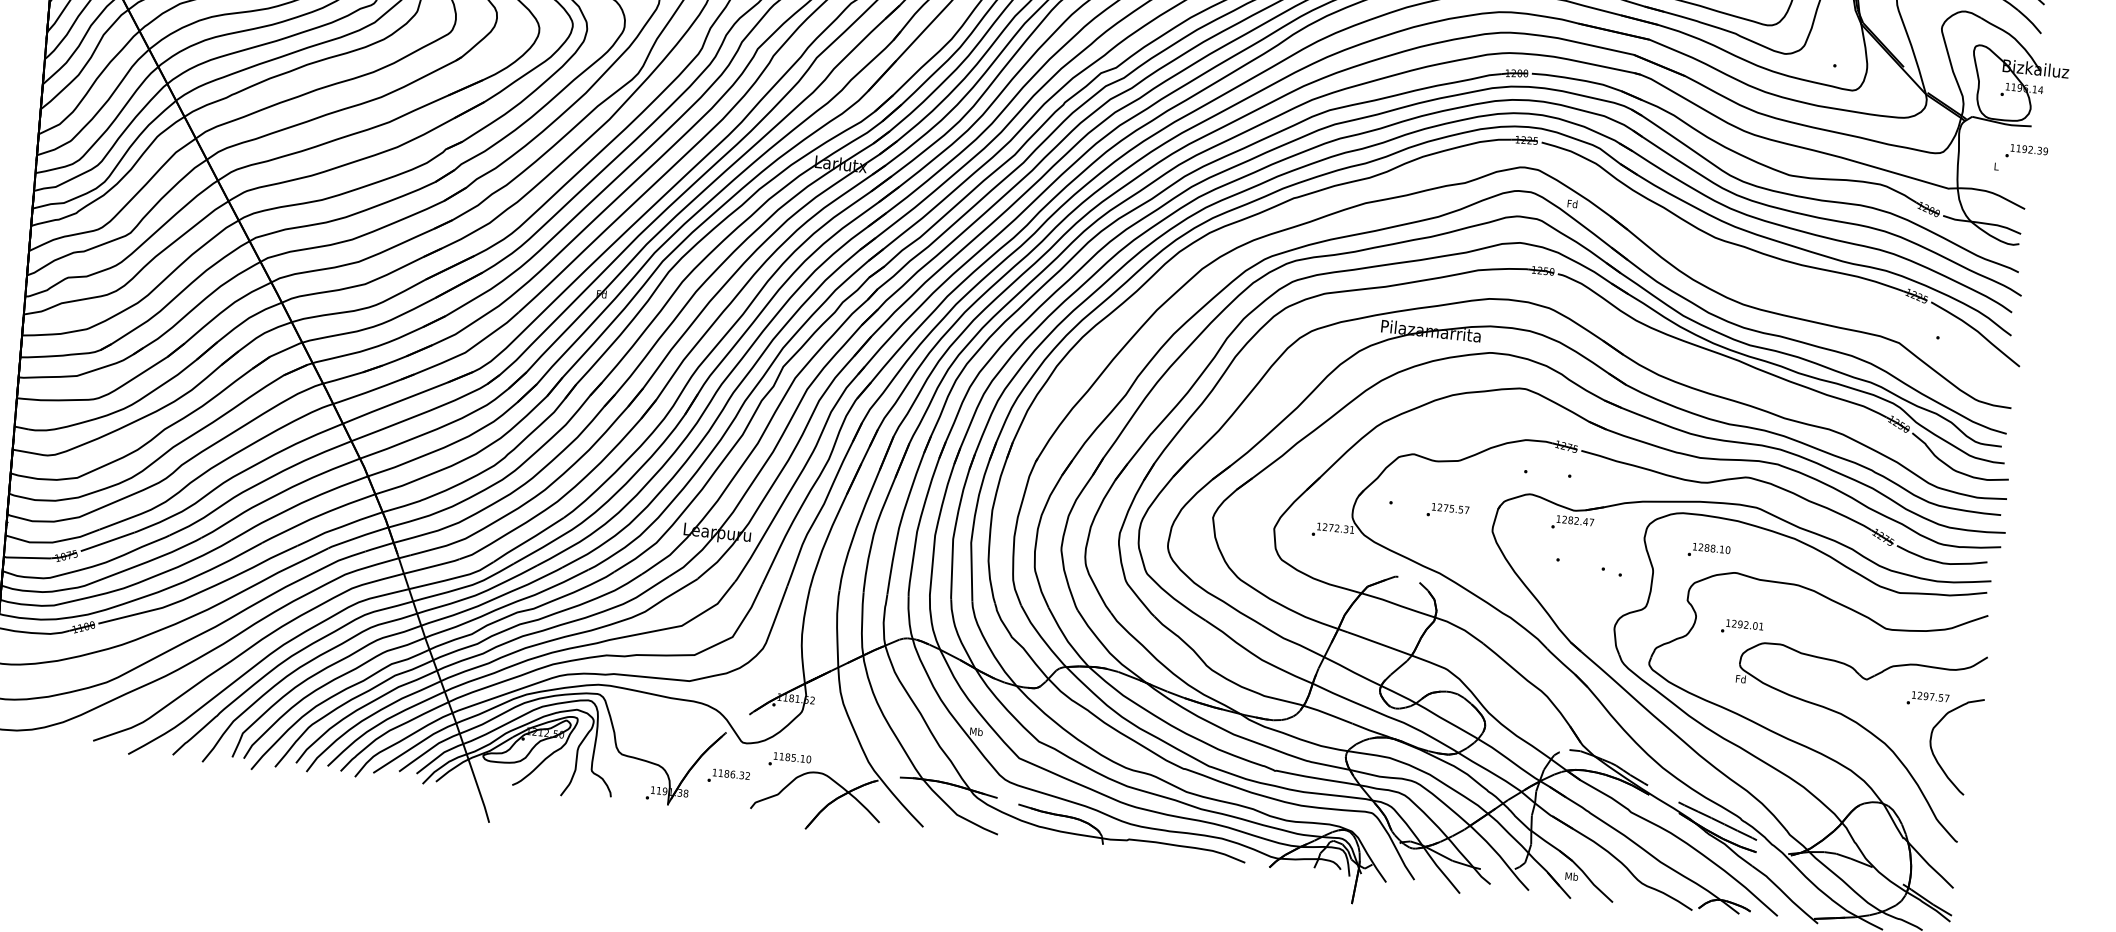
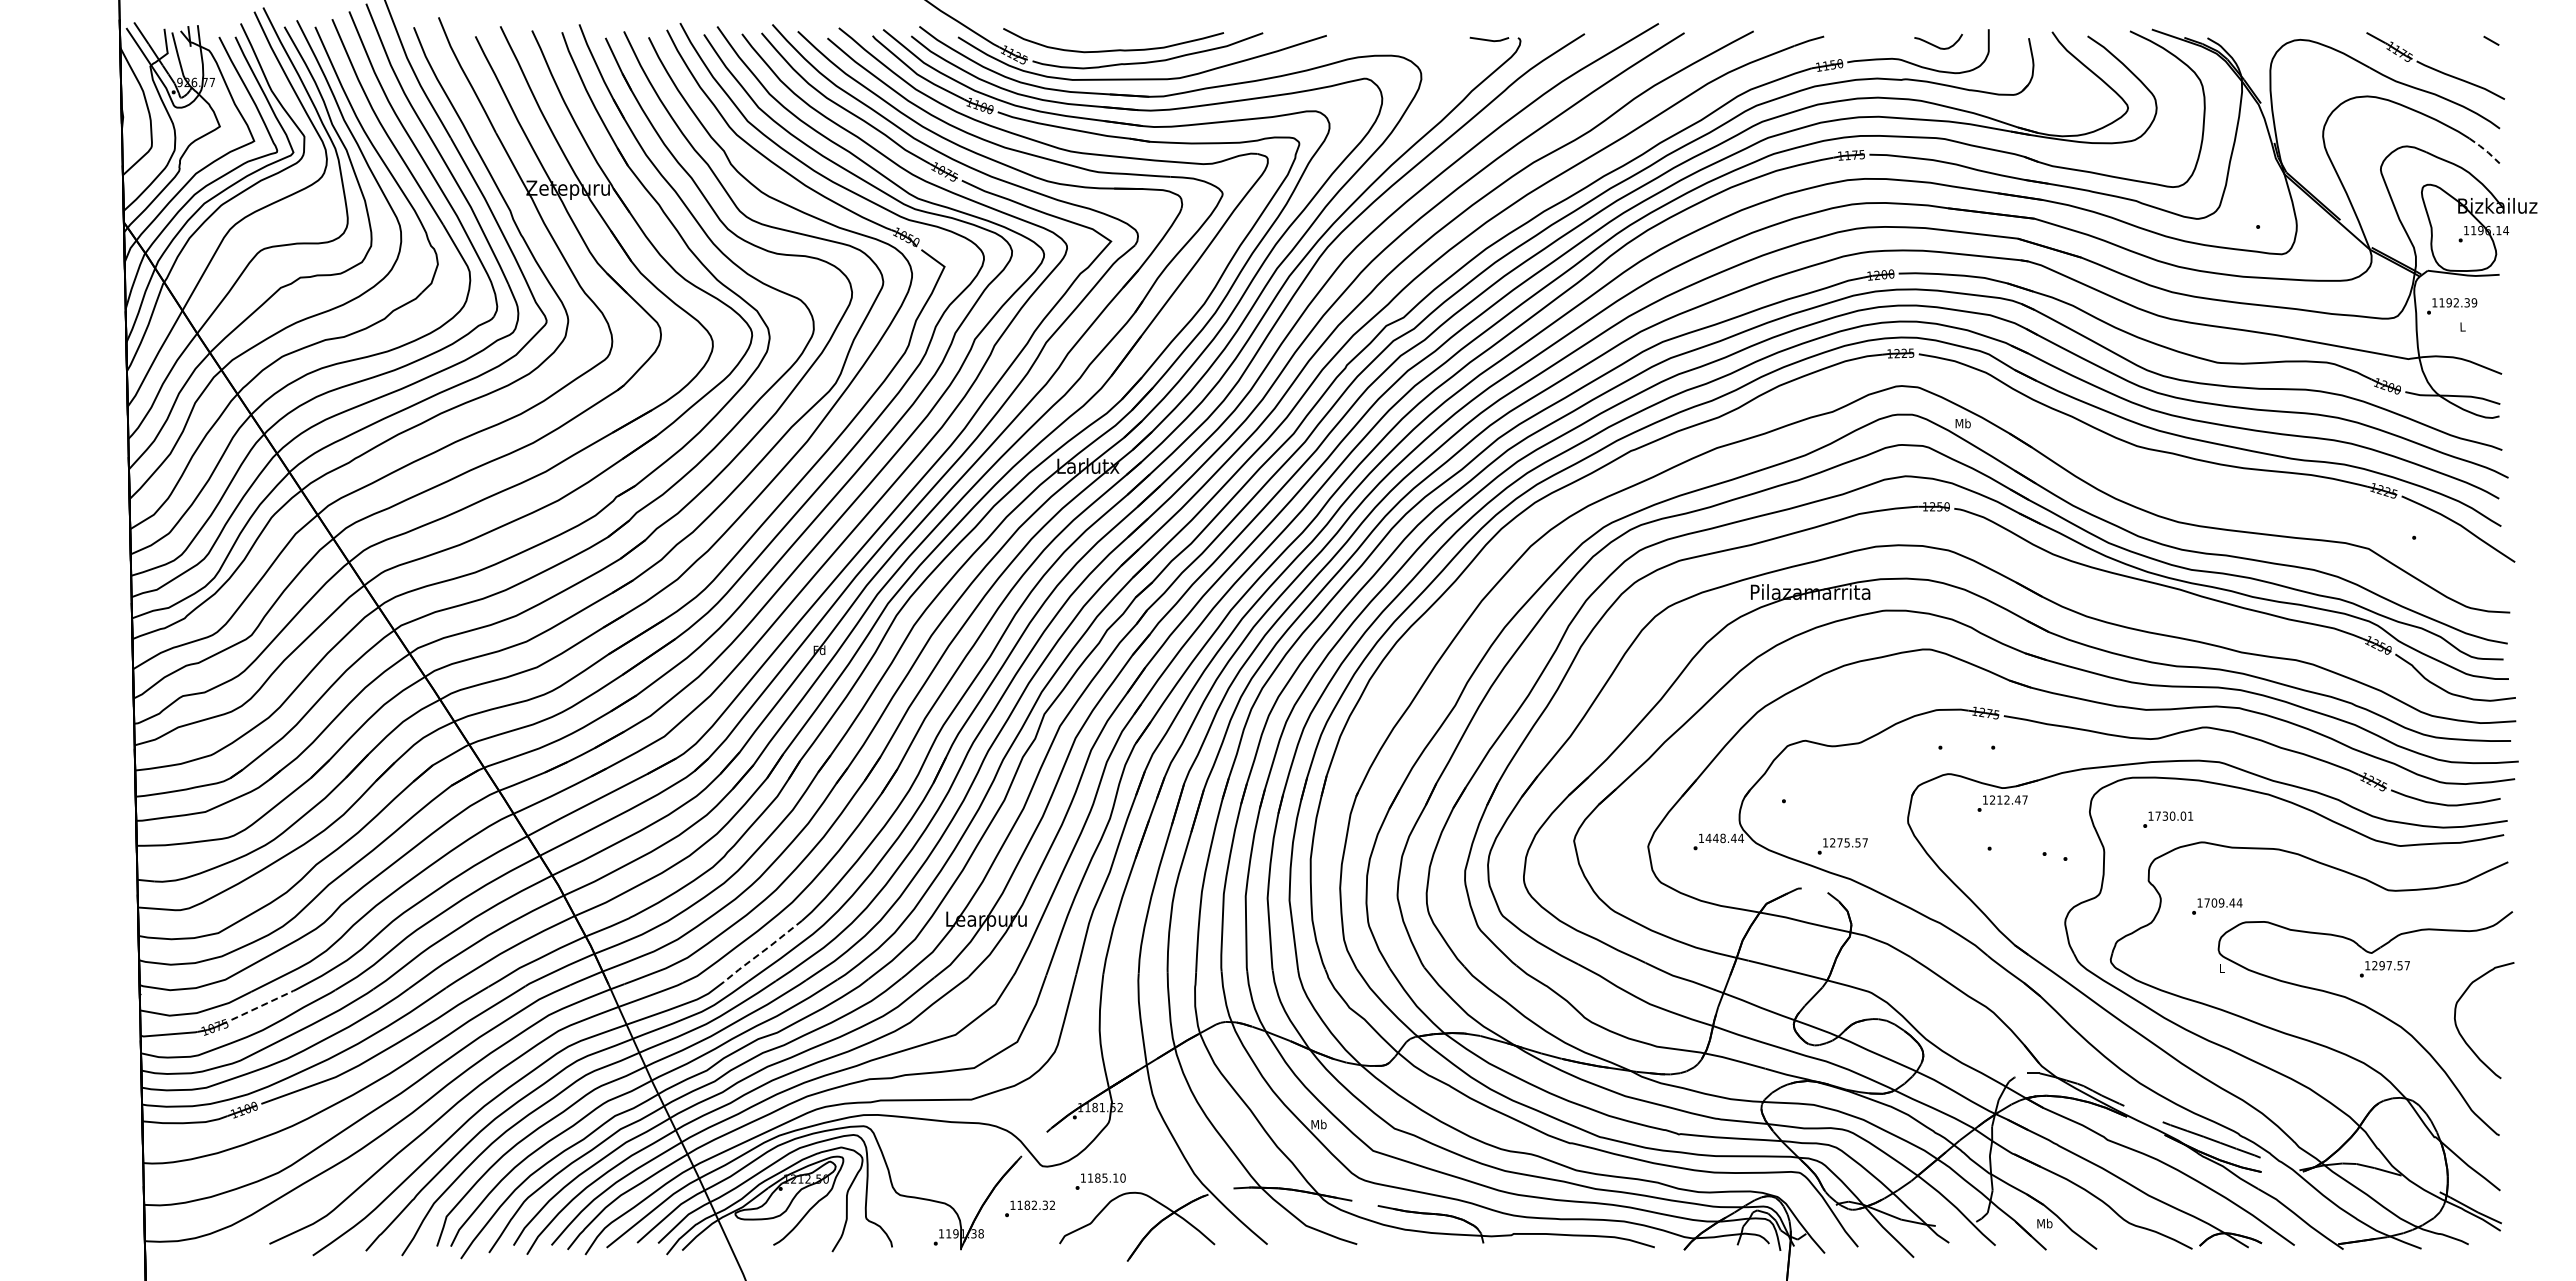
line: (2030, 21) -> (2485, 150), solid -> dashed
text: (2027, 152) -> (2452, 306), moved
text: (1572, 203) -> (1962, 423), Fd -> Mb
text: (1447, 511) -> (1842, 846), moved
text: (1570, 519) -> (1999, 799), 1282.47 -> 1212.47
text: (1338, 528) -> (1724, 838), 1272.31 -> 1448.44
line: (528, 539) -> (762, 951), solid -> dashed
line: (107, 541) -> (261, 1005), solid -> dashed
text: (1714, 548) -> (2174, 815), 1288.10 -> 1730.01
text: (1747, 624) -> (2223, 902), 1292.01 -> 1709.44
text: (1740, 678) -> (2221, 967), Fd -> L
text: (1927, 699) -> (2384, 969), moved
text: (732, 773) -> (1034, 1204), 1186.32 -> 1182.32

